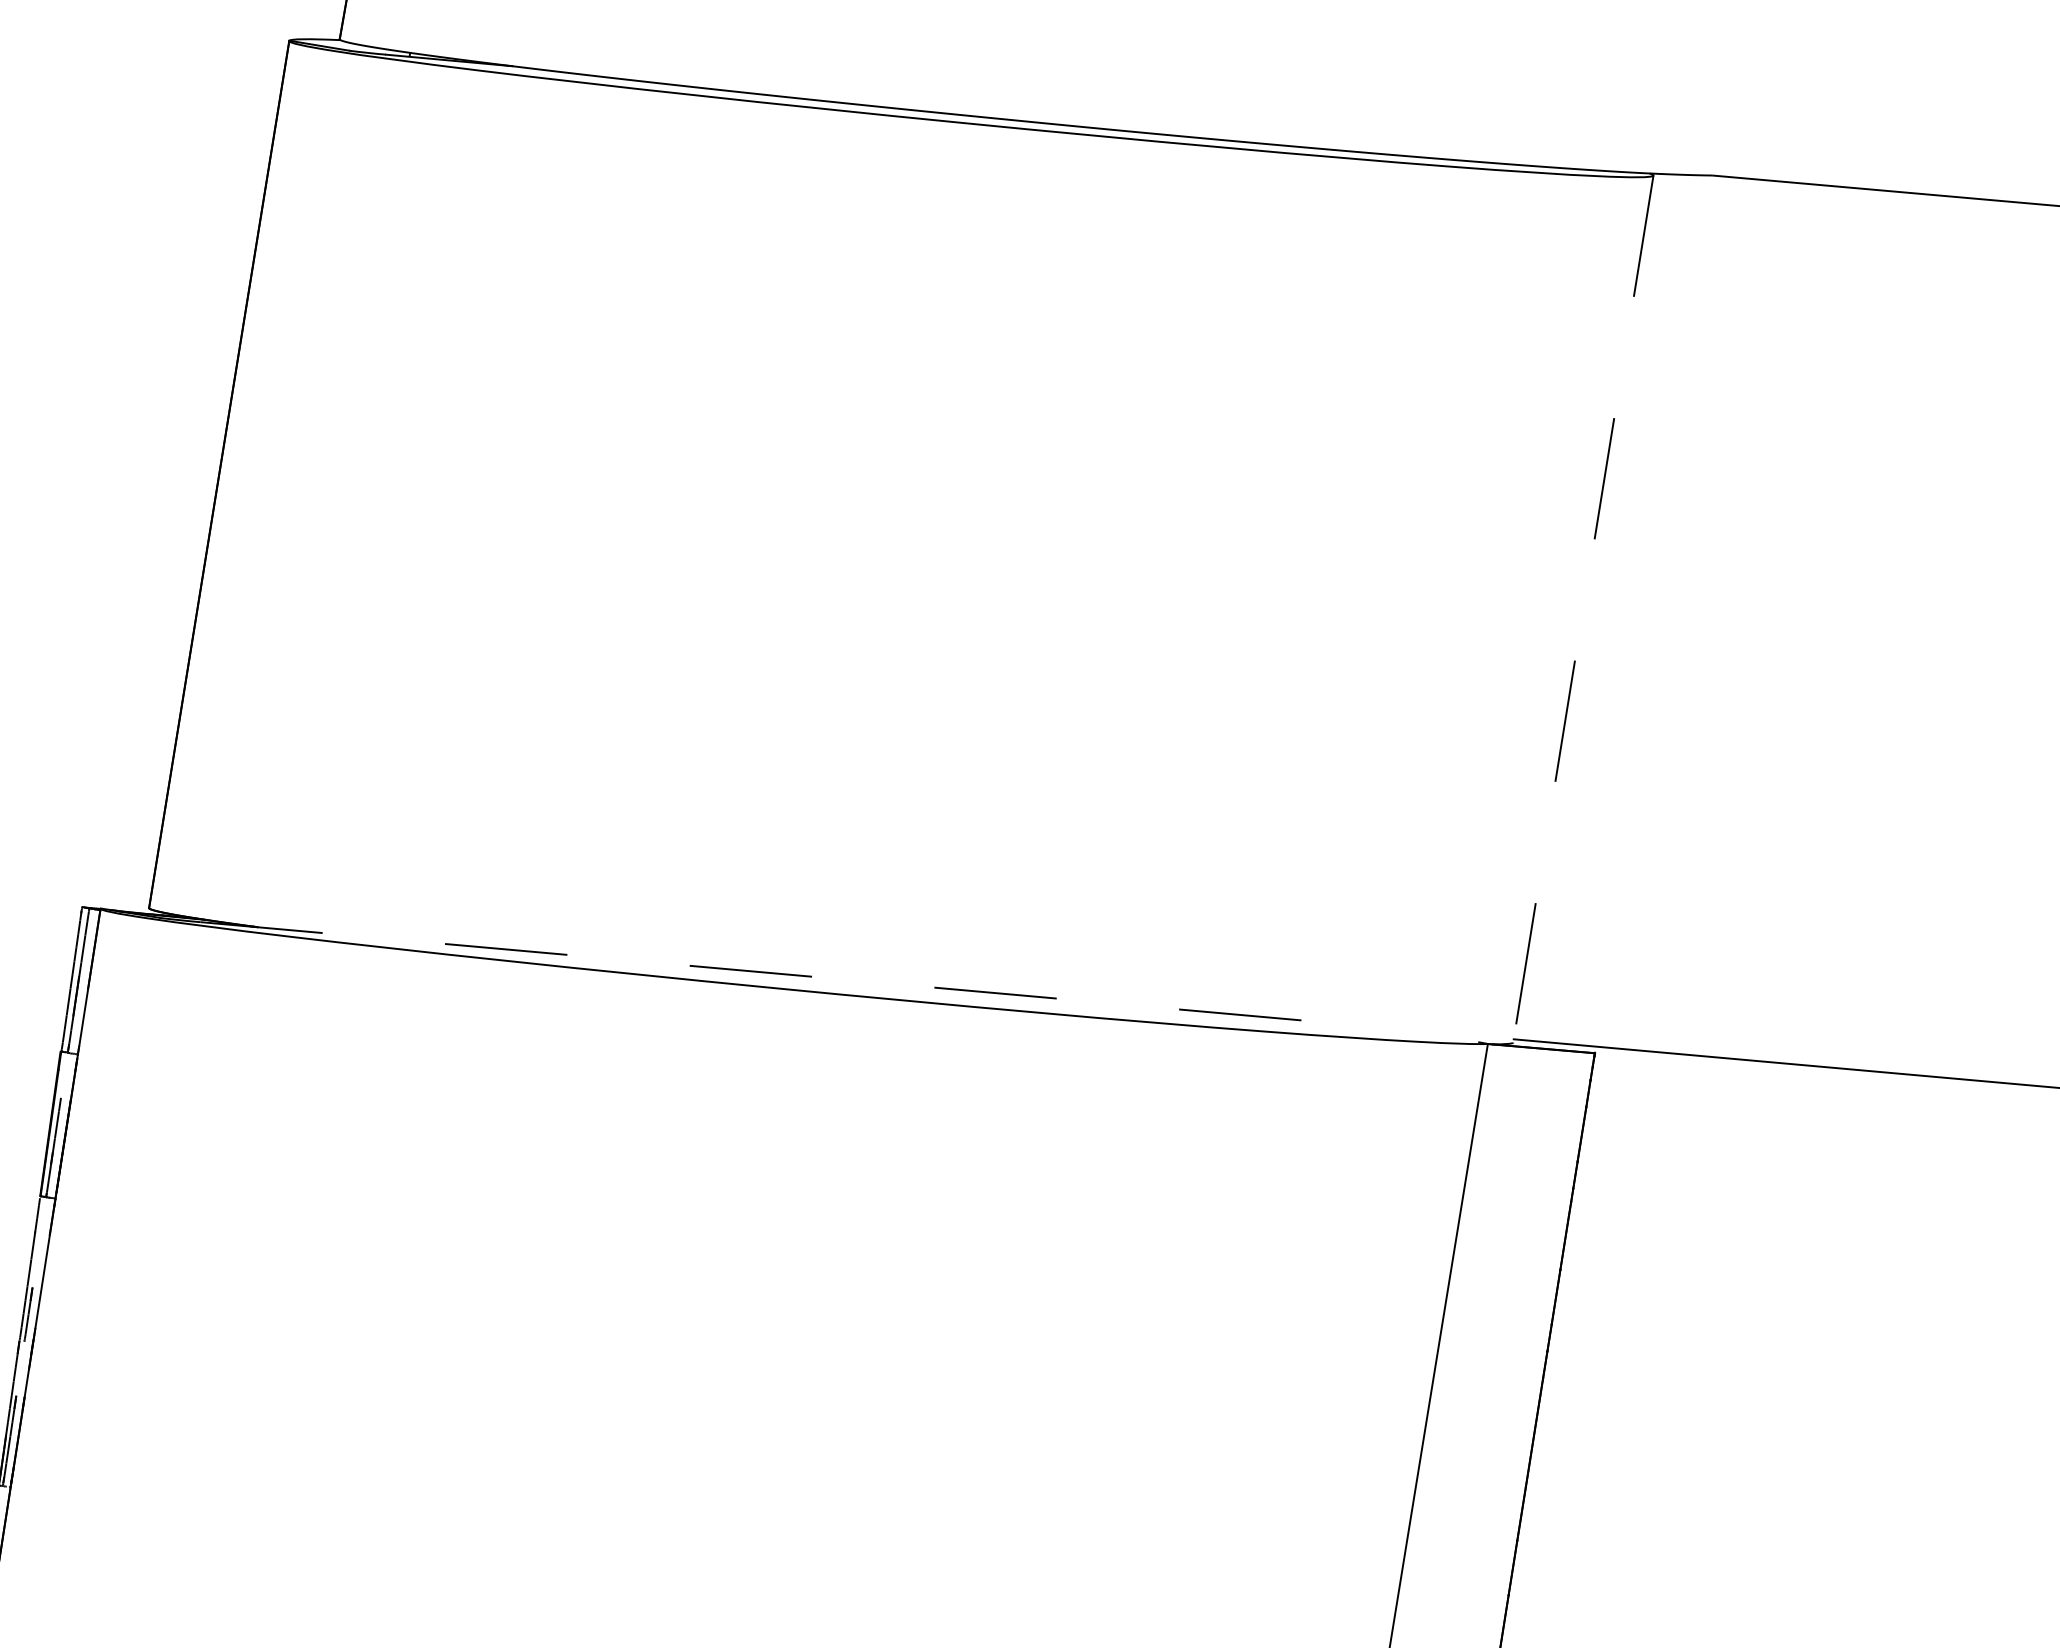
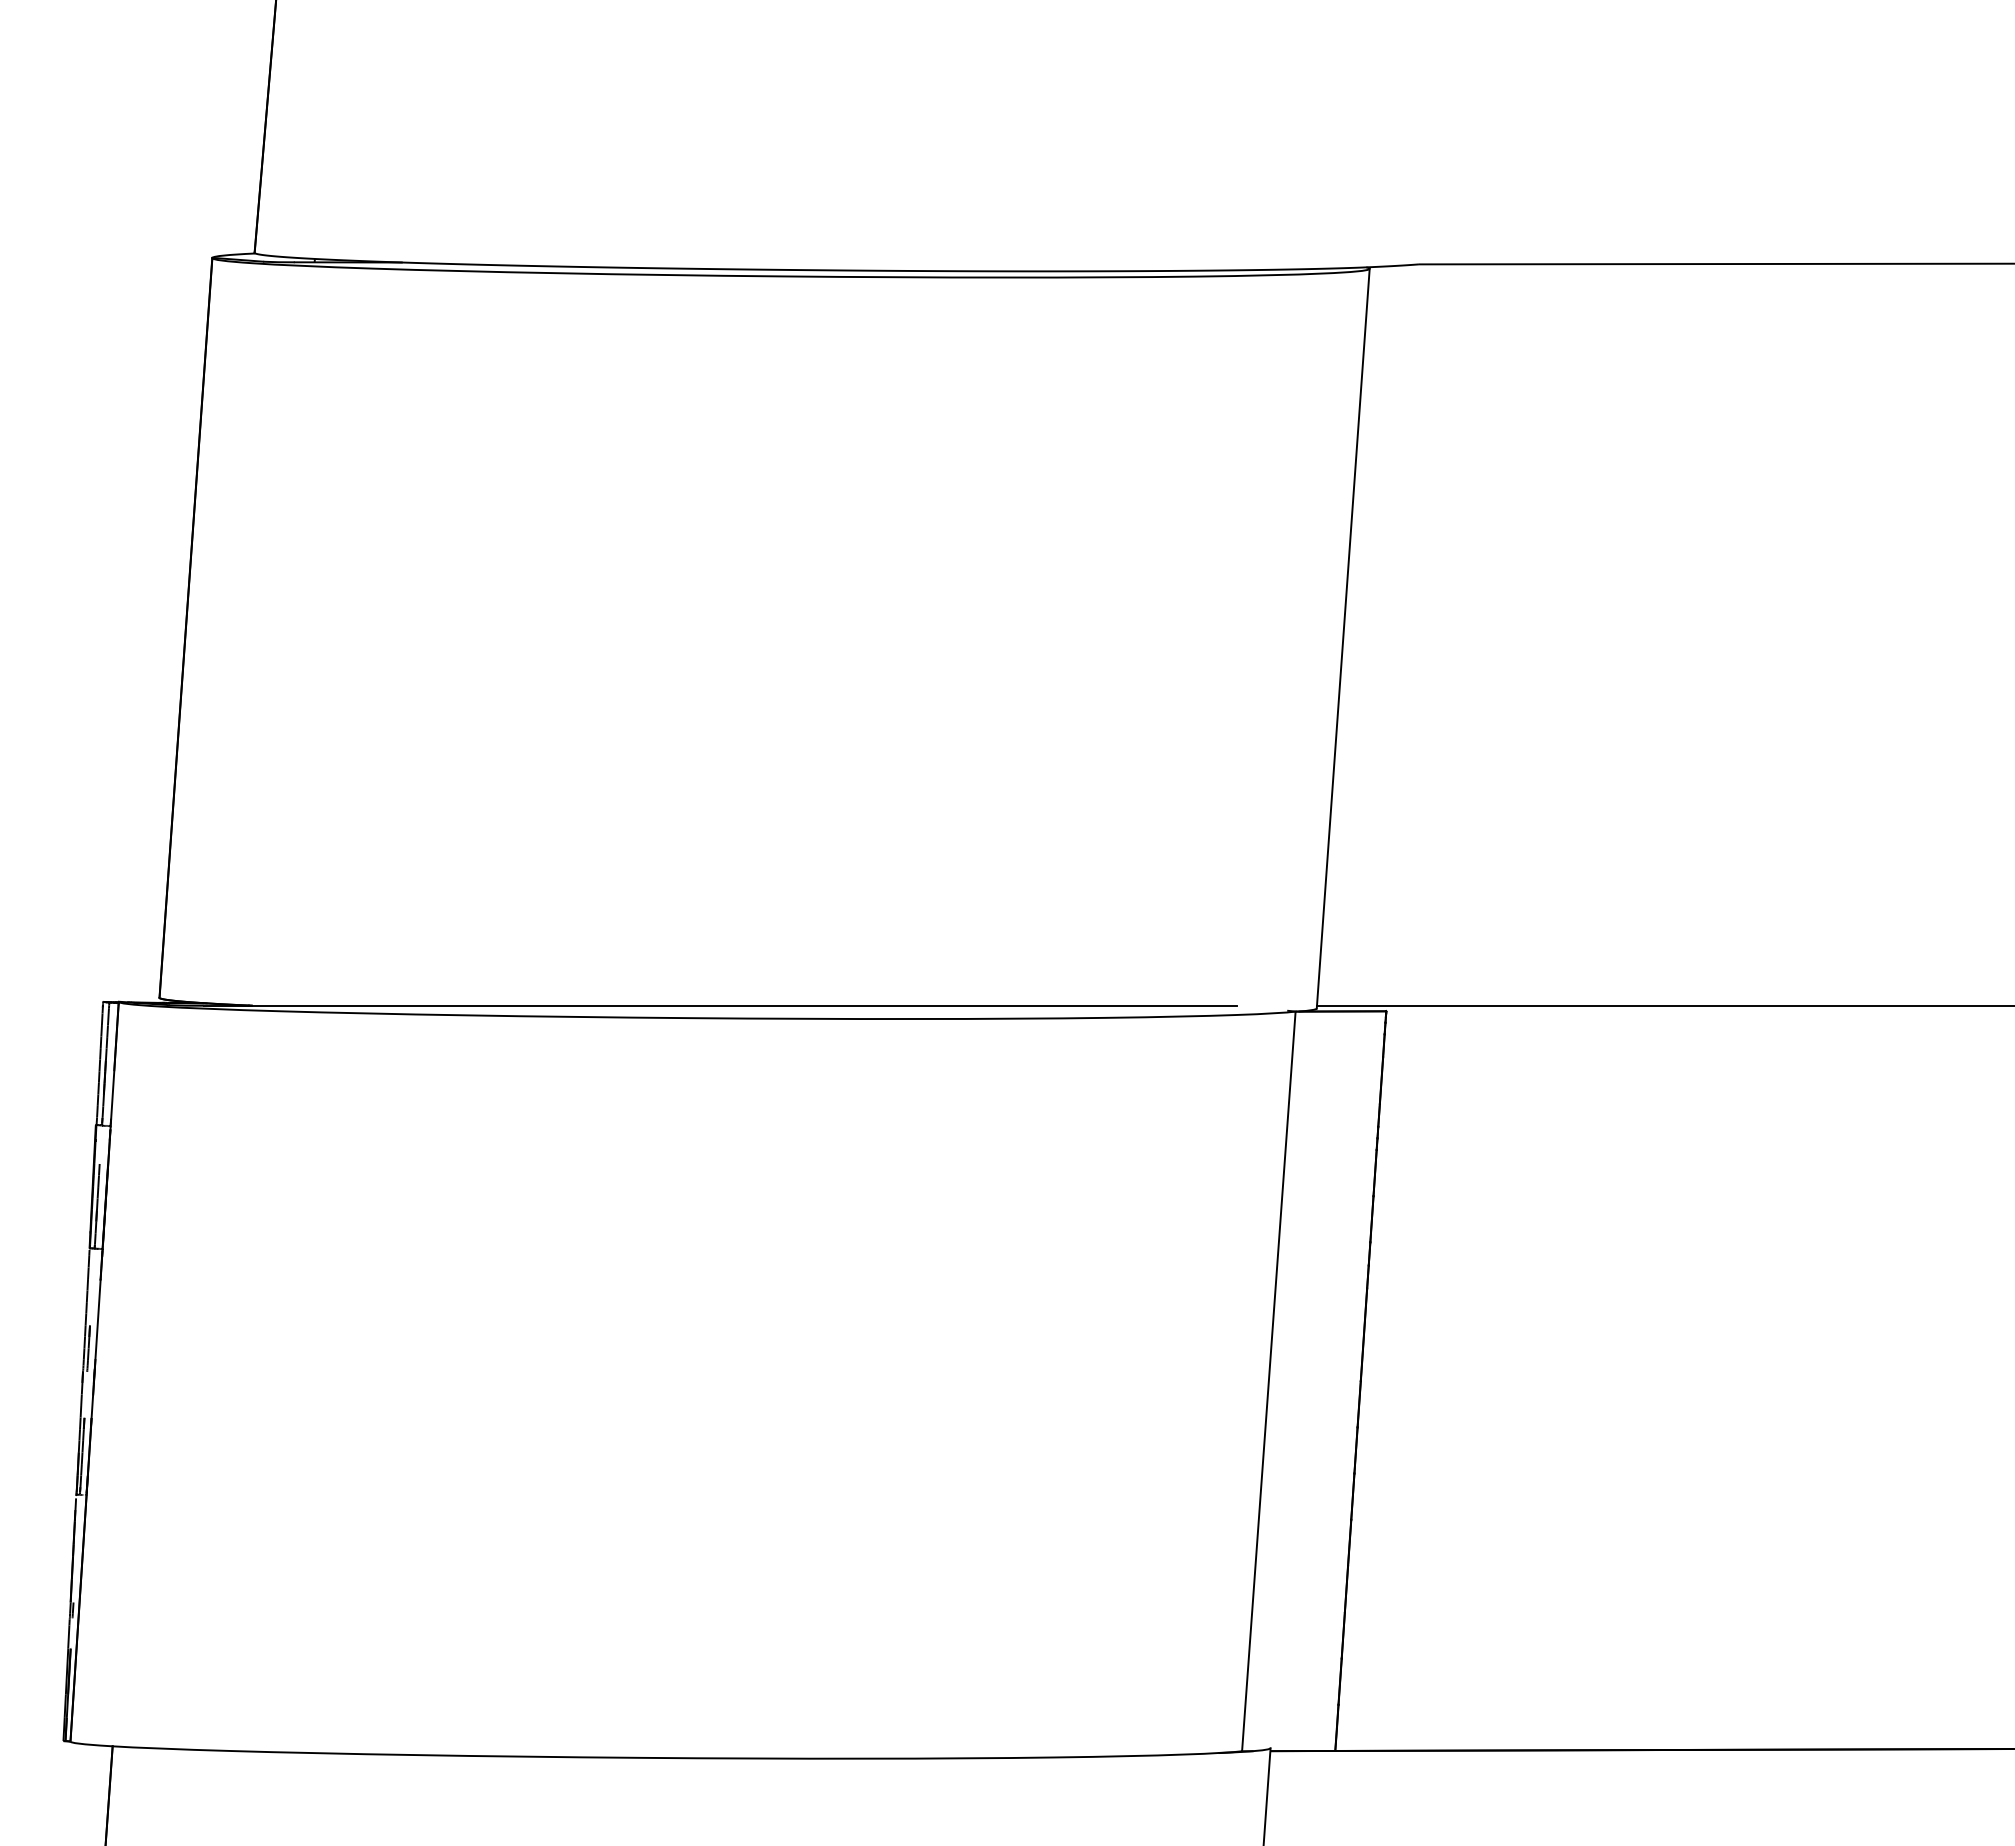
line: (1583, 608) -> (1343, 638), dashed -> solid
line: (810, 976) -> (720, 1005), dashed -> solid

